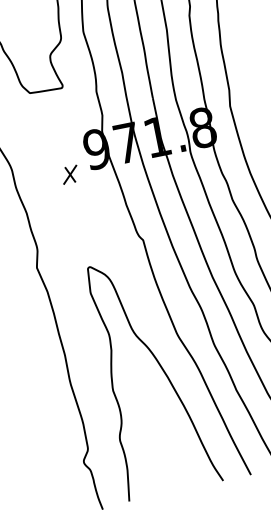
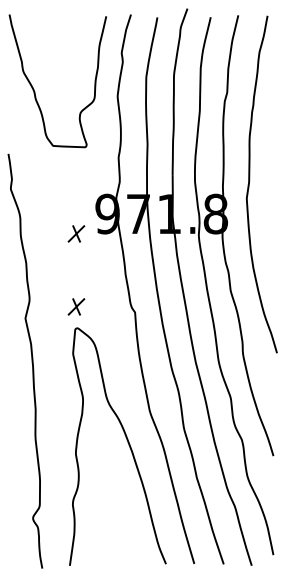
part: (84, 245) -> (76, 306), added

